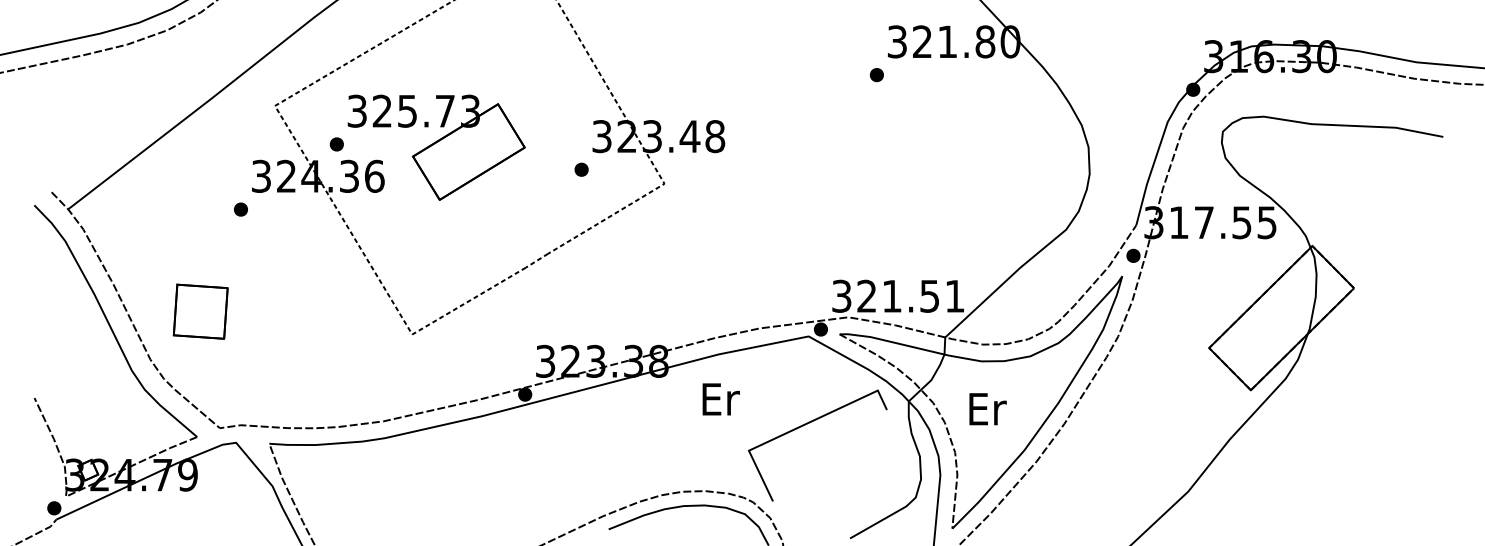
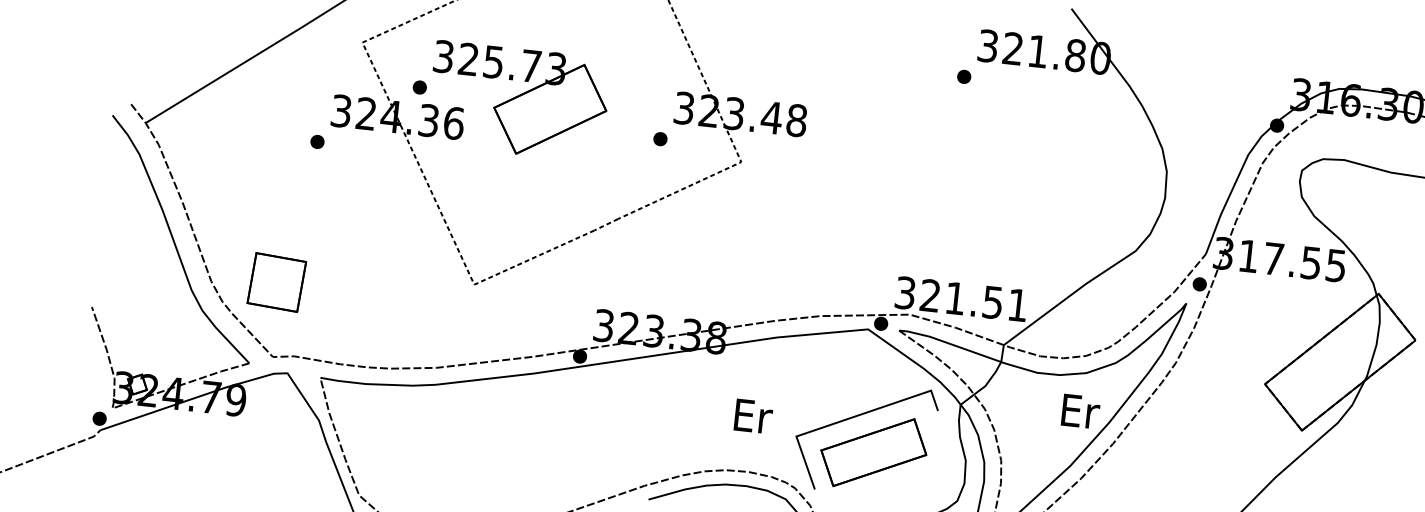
part: (200, 311) -> (276, 282), moved
text: (720, 399) -> (752, 416), moved
text: (987, 409) -> (1080, 411), moved
part: (827, 458) -> (873, 452), added

